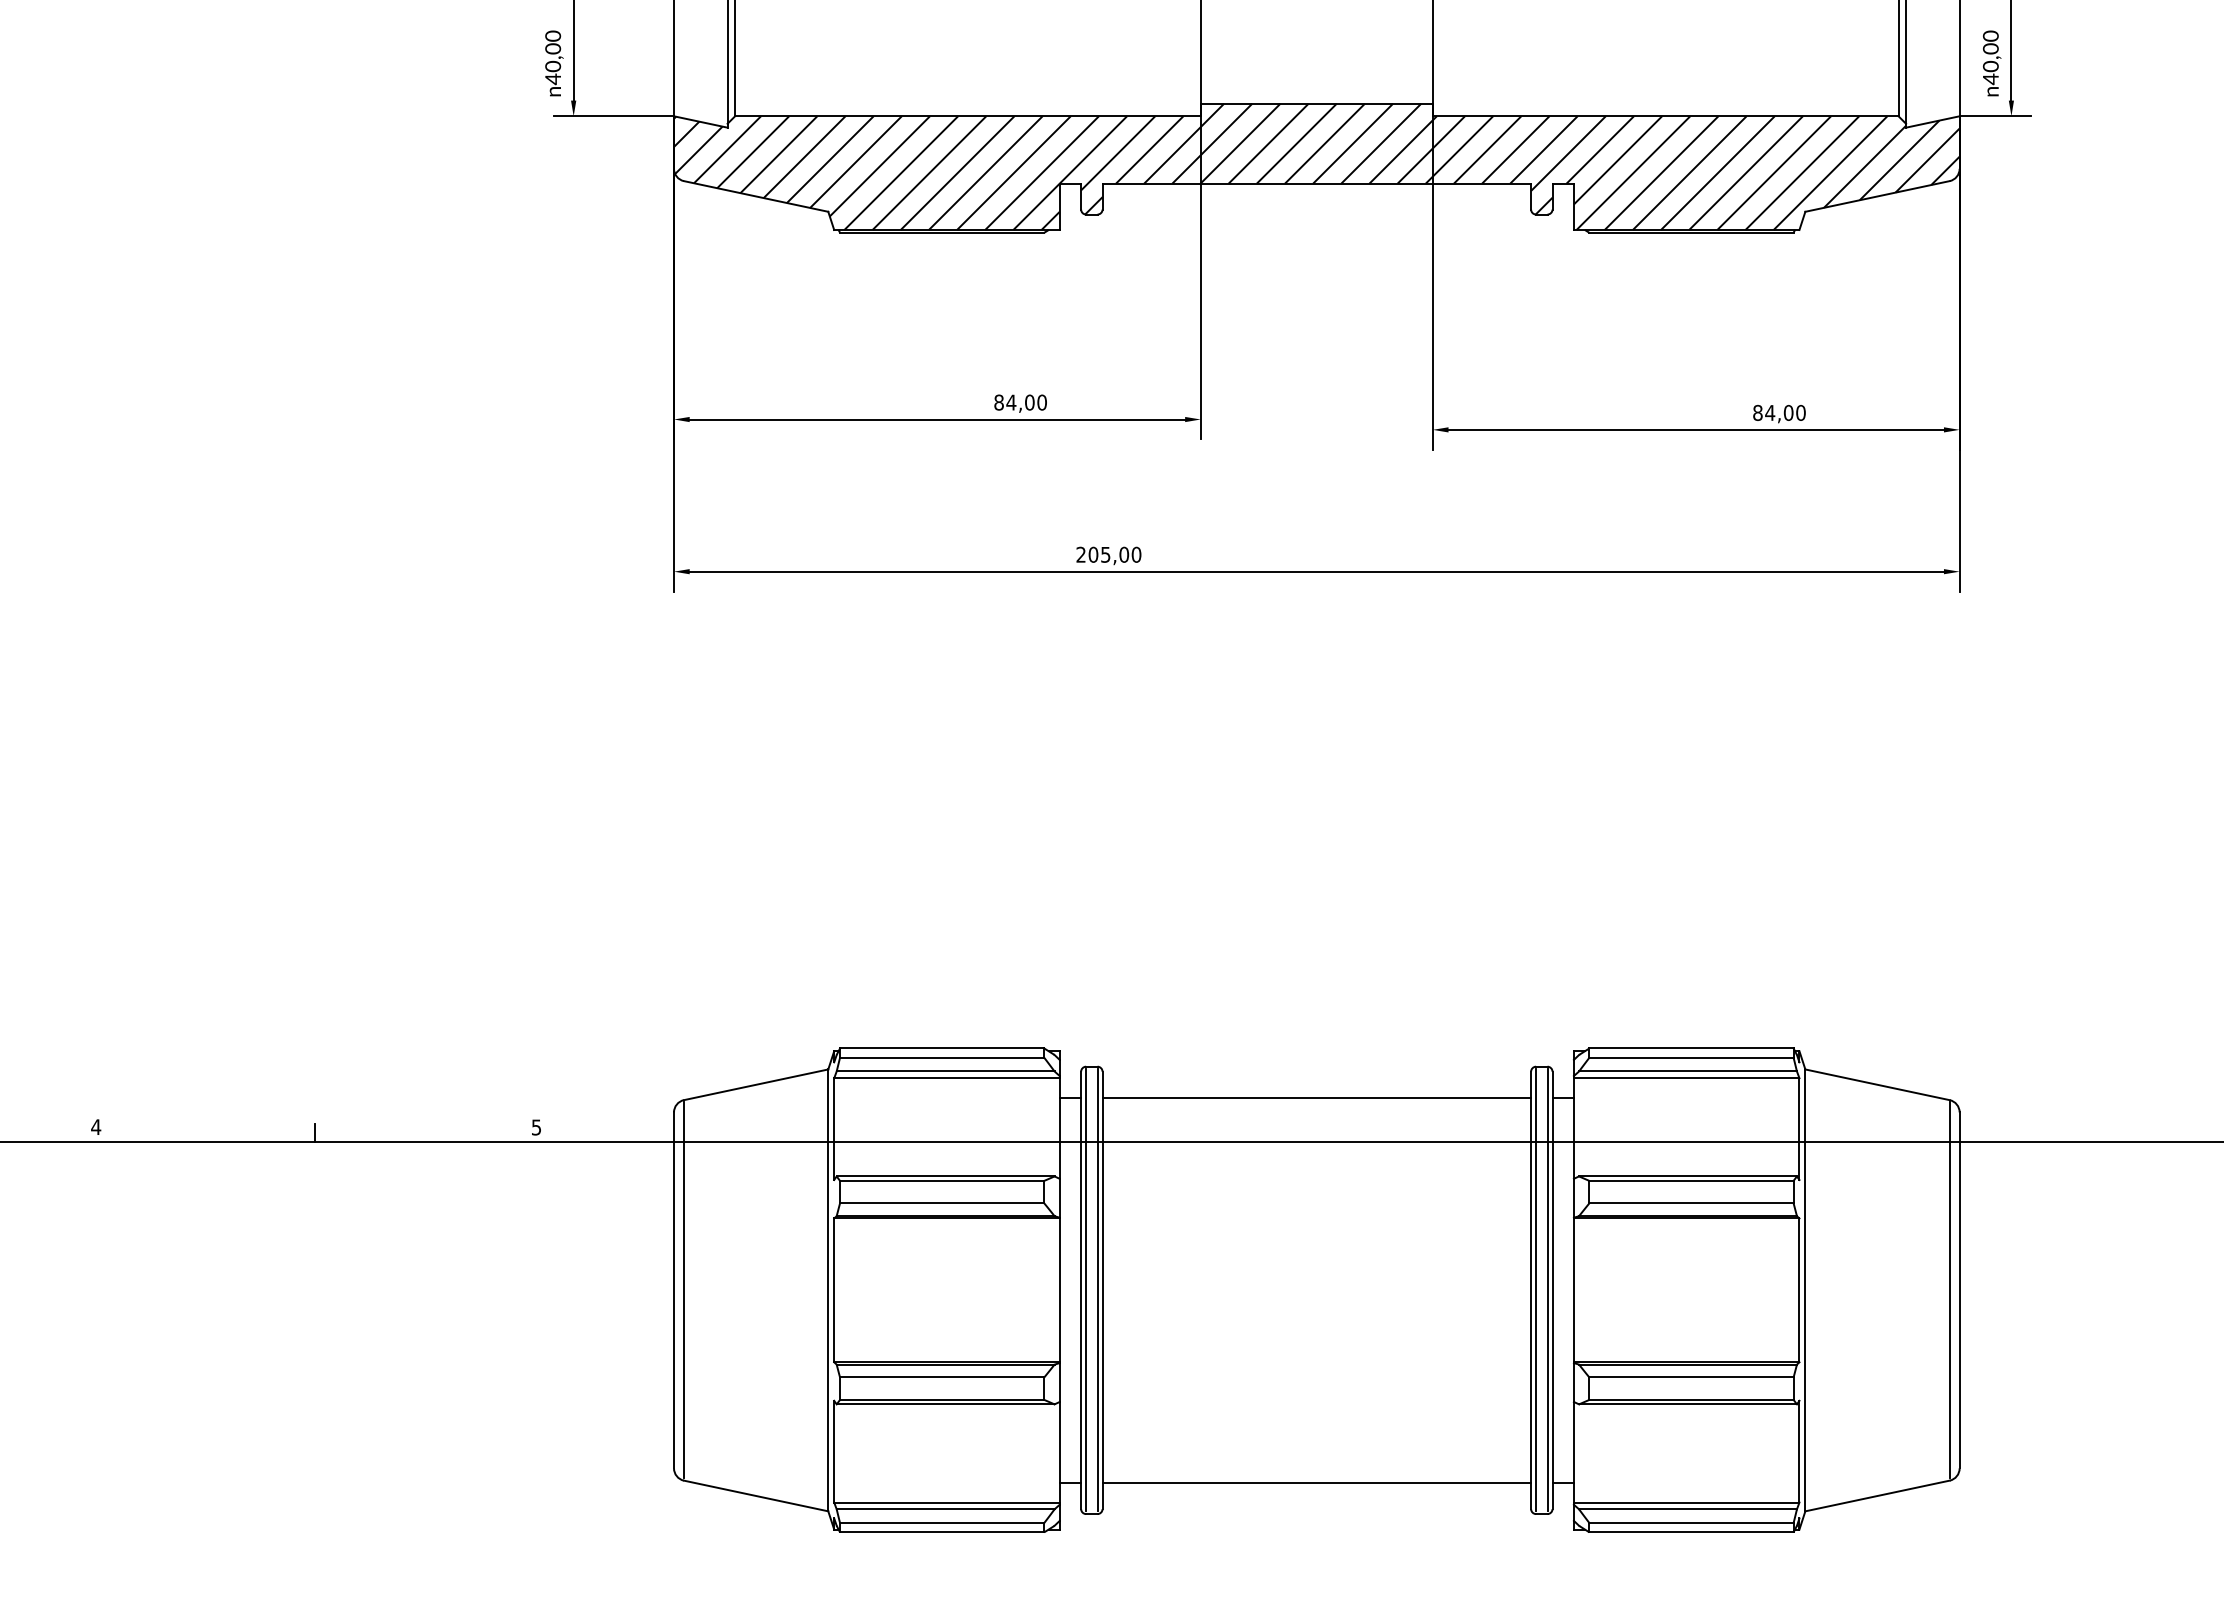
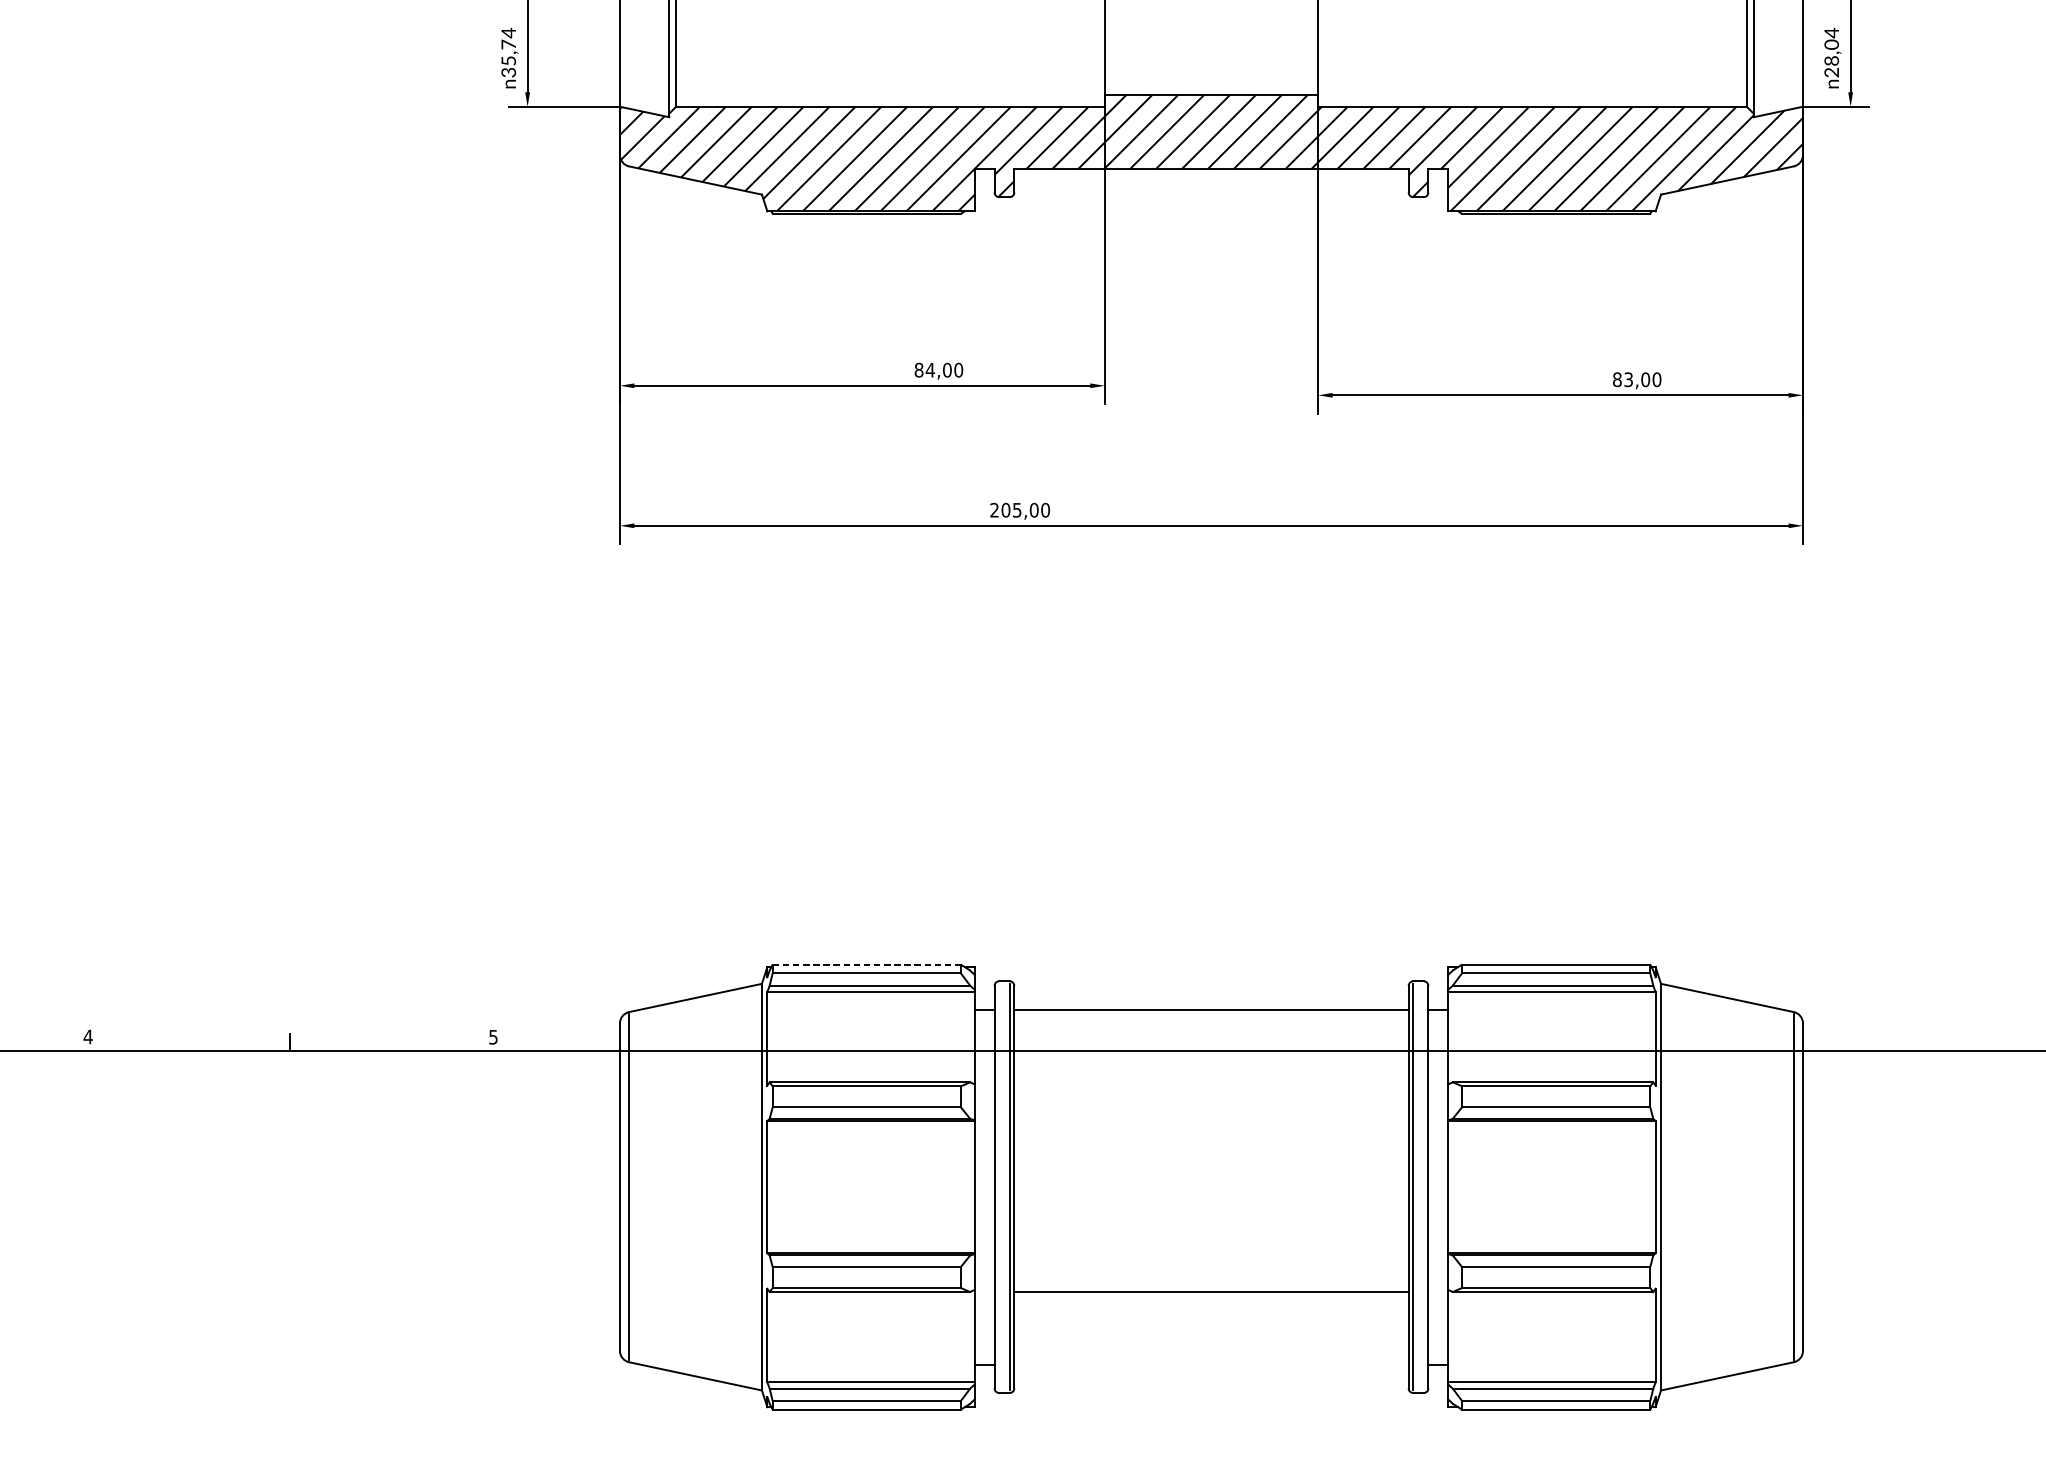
text: (553, 57) -> (509, 52), 40,00 -> 35,74
text: (1990, 57) -> (1831, 52), 40,00 -> 28,04
text: (1770, 412) -> (1628, 379), 84,00 -> 83,00
line: (942, 1048) -> (867, 964), solid -> dashed
line: (1086, 1290) -> (999, 1187), removed
line: (1547, 1290) -> (1423, 1187), removed
line: (1316, 1483) -> (1211, 1292), moved

